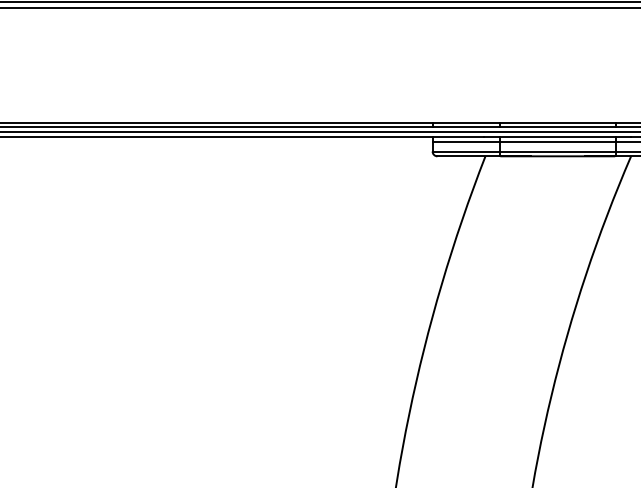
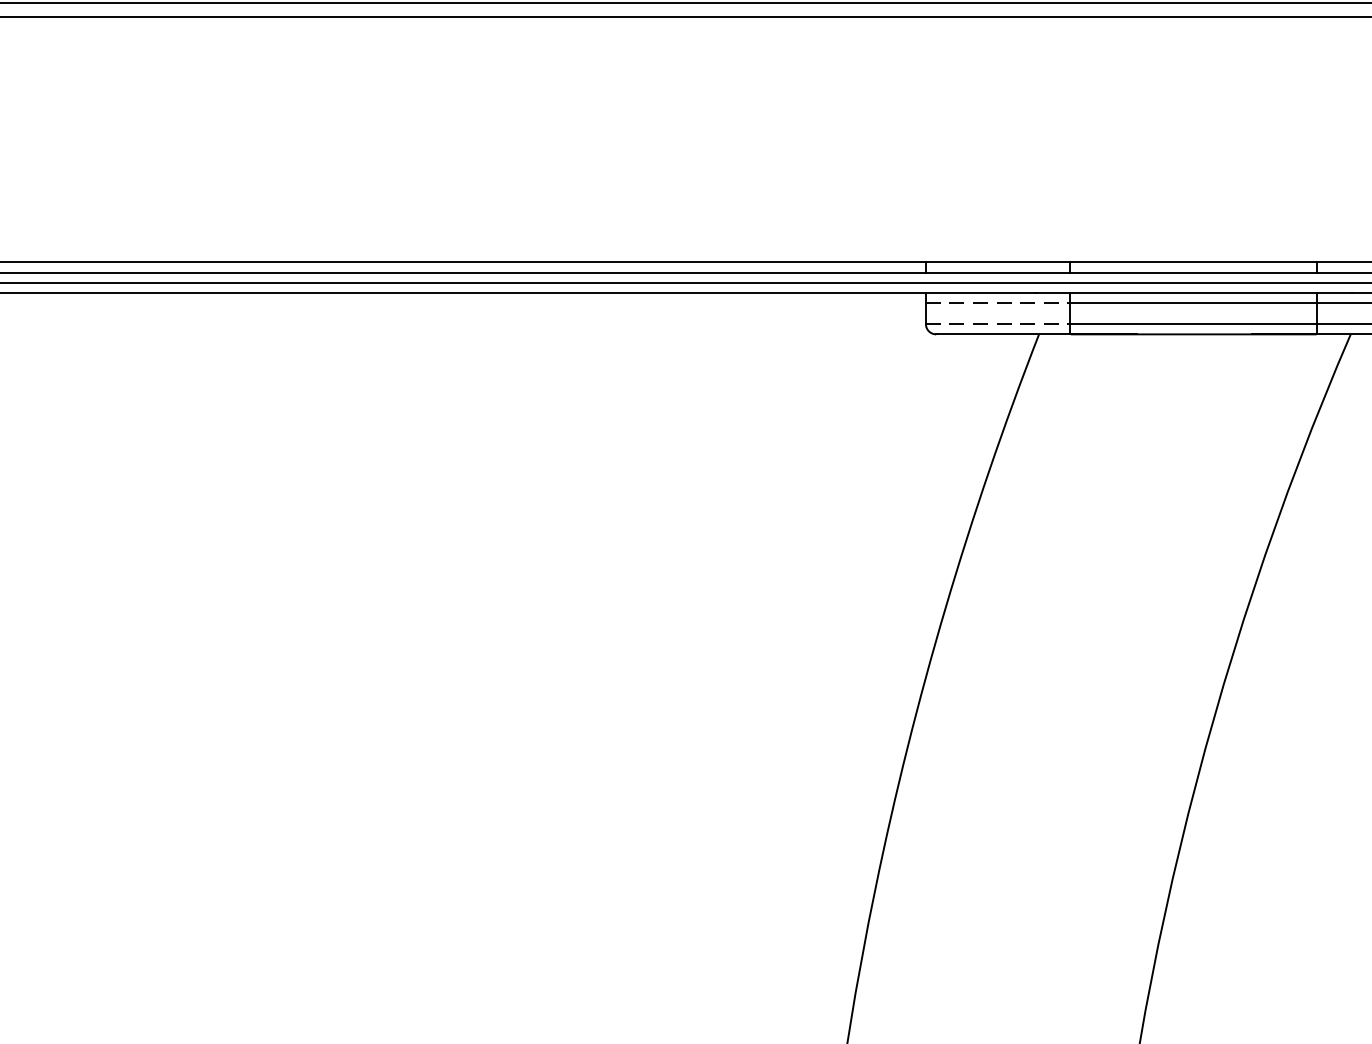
line: (466, 141) -> (998, 302), solid -> dashed
line: (466, 151) -> (998, 324), solid -> dashed

